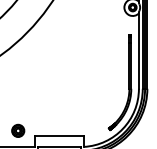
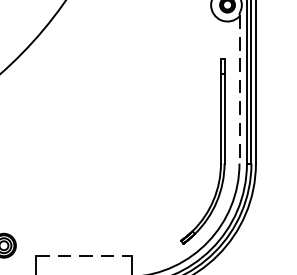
line: (138, 50) -> (238, 88), solid -> dashed
line: (59, 136) -> (84, 256), solid -> dashed

